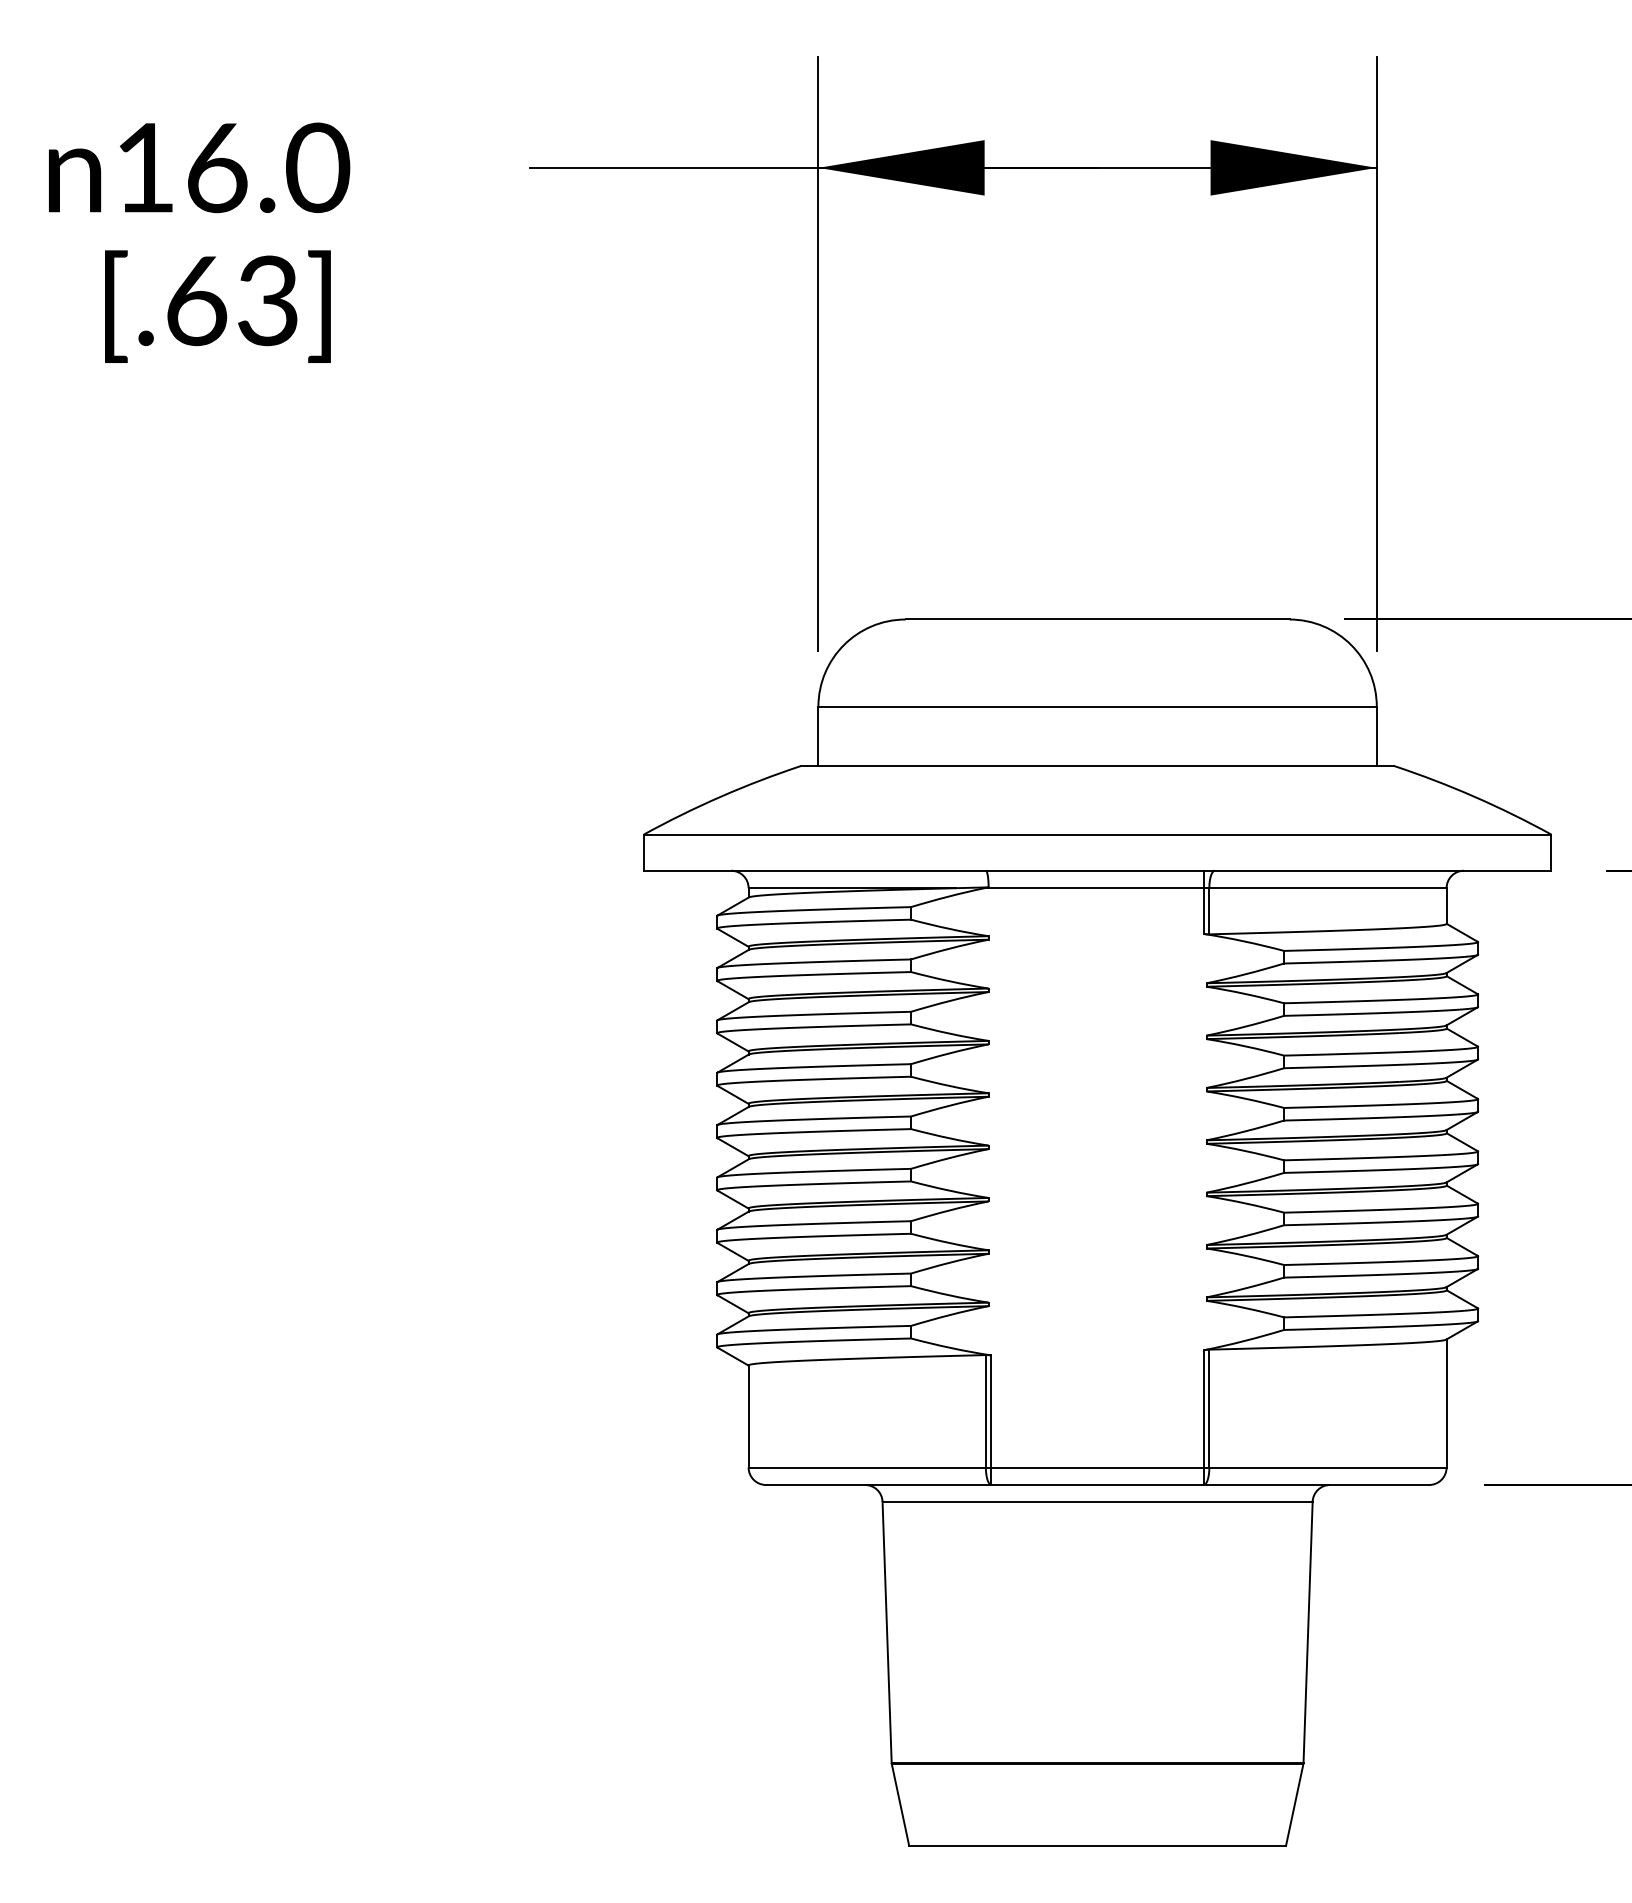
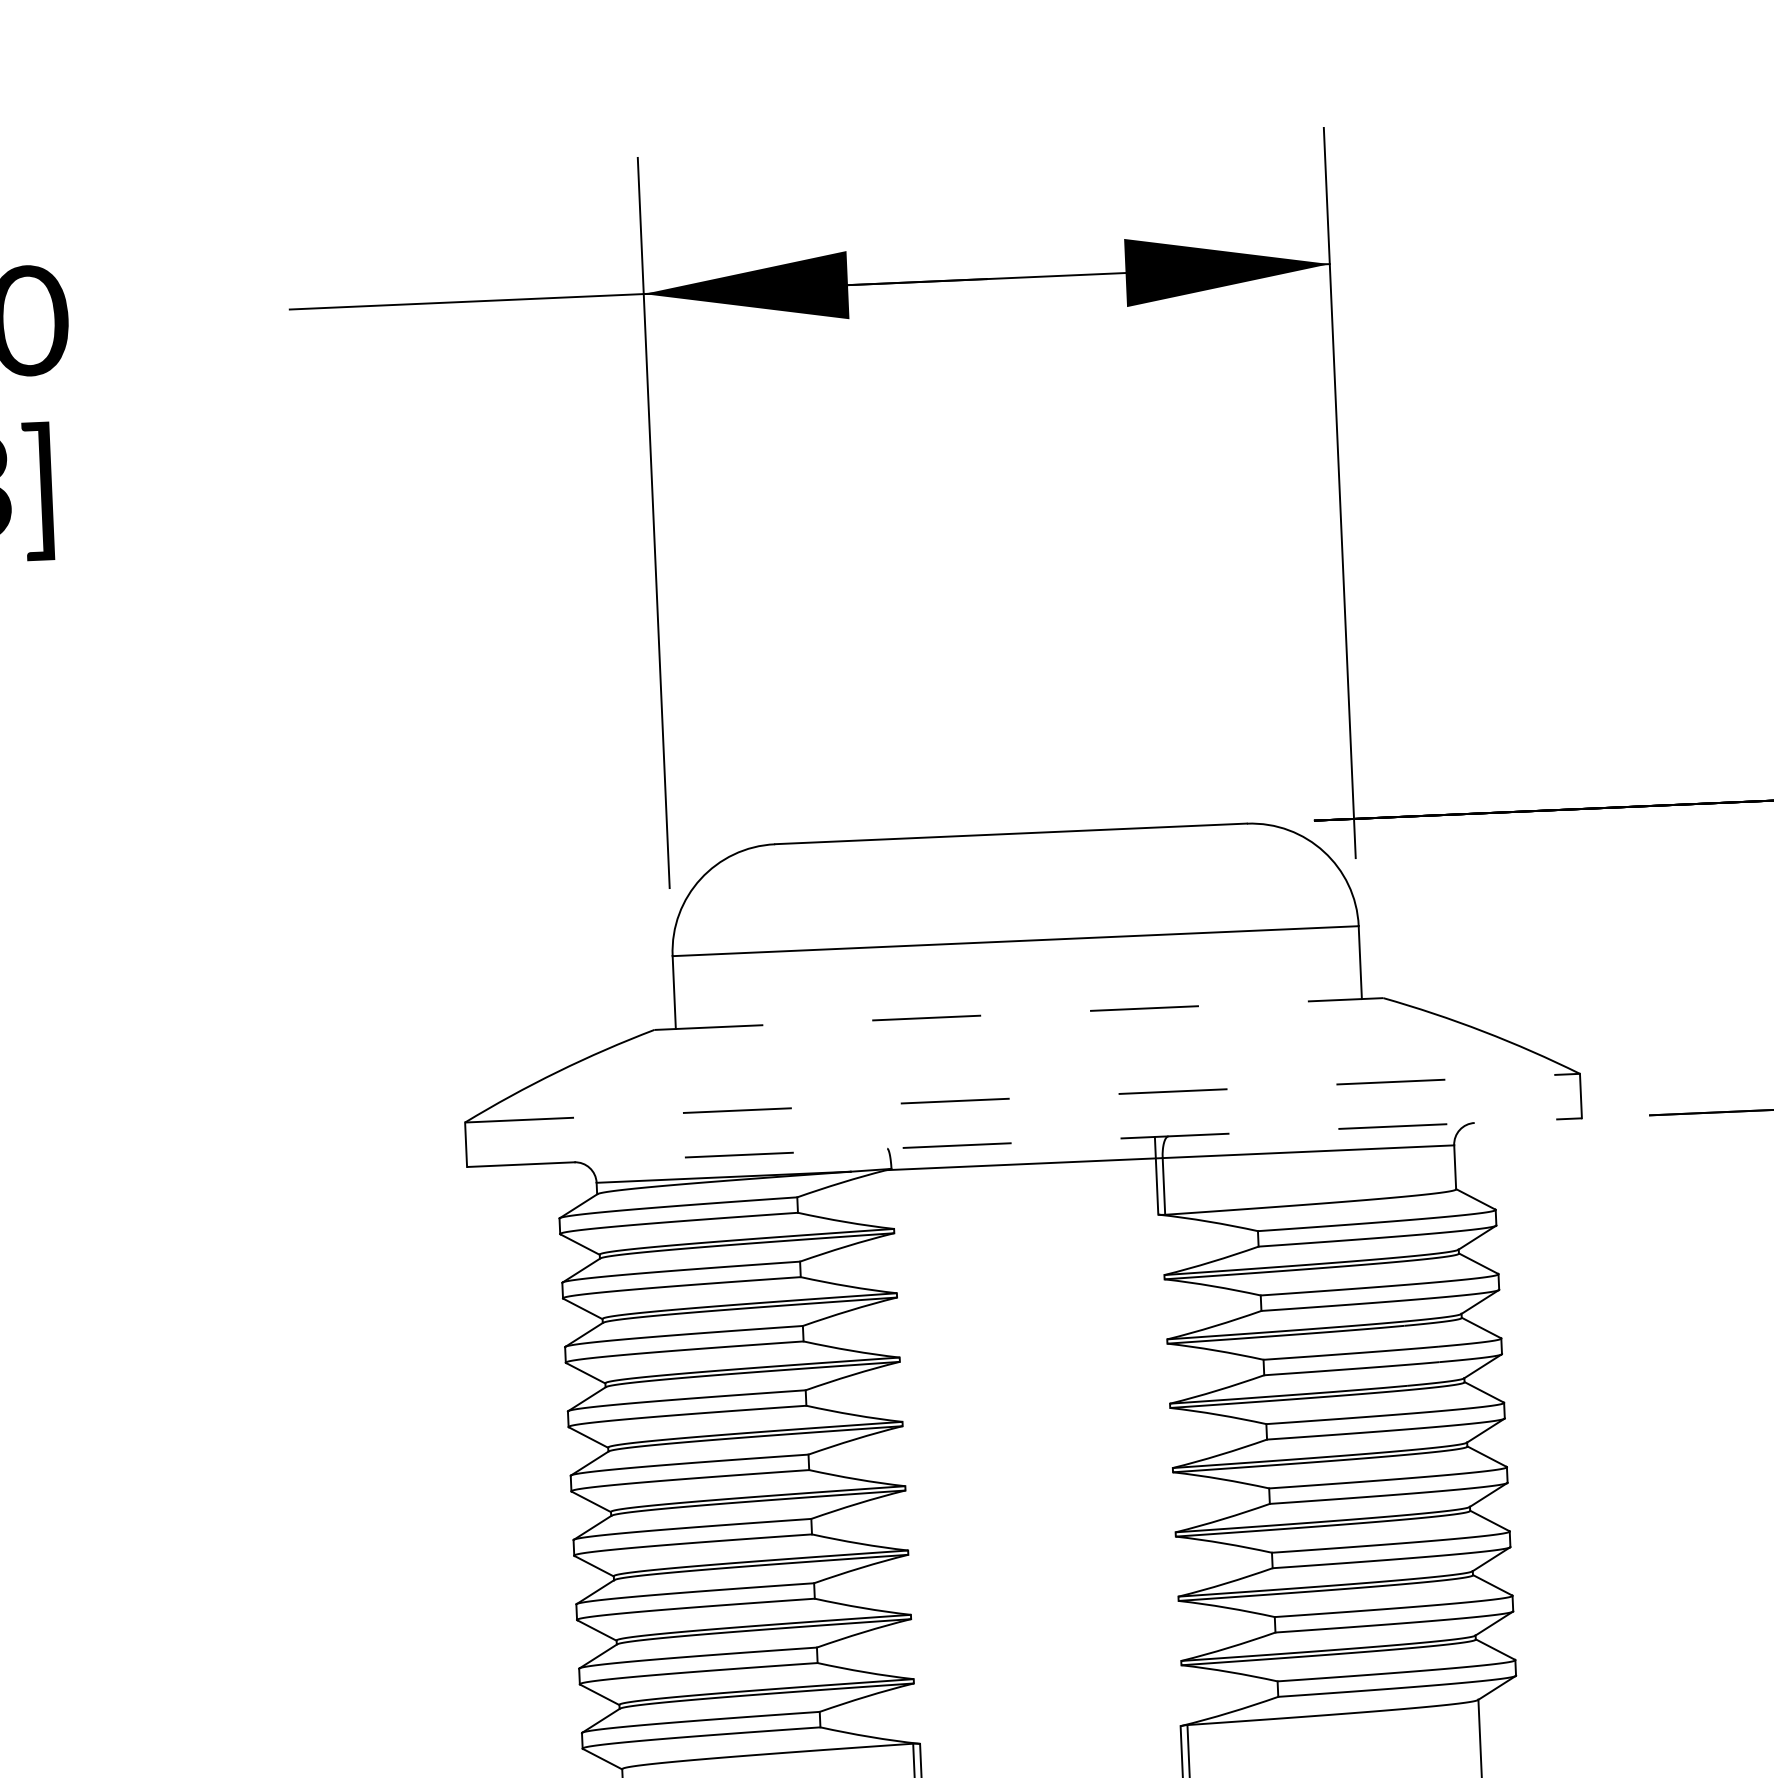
line: (1097, 766) -> (1018, 1014), solid -> dashed
line: (1097, 834) -> (1022, 1098), solid -> dashed
line: (1097, 870) -> (1024, 1142), solid -> dashed

